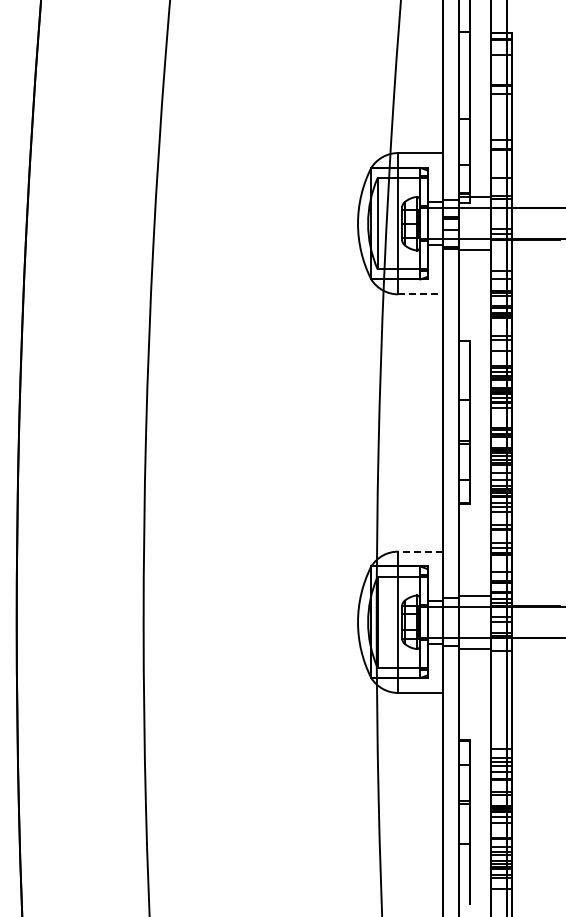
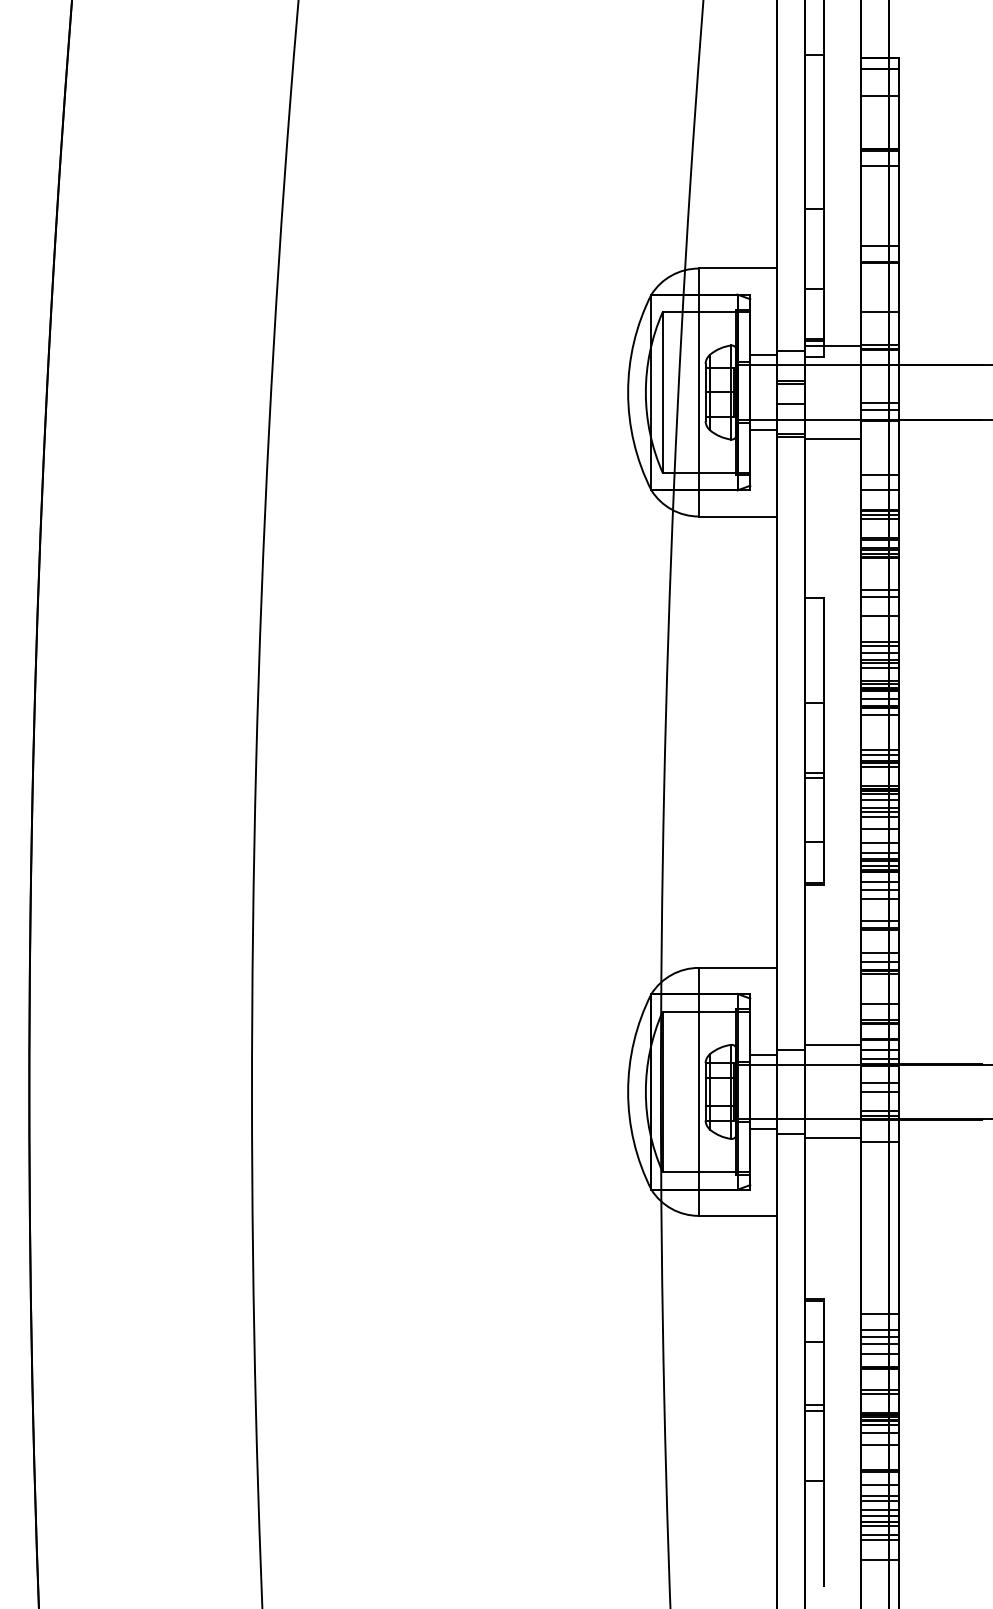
line: (421, 294) -> (739, 516), dashed -> solid
line: (420, 551) -> (737, 967), dashed -> solid

